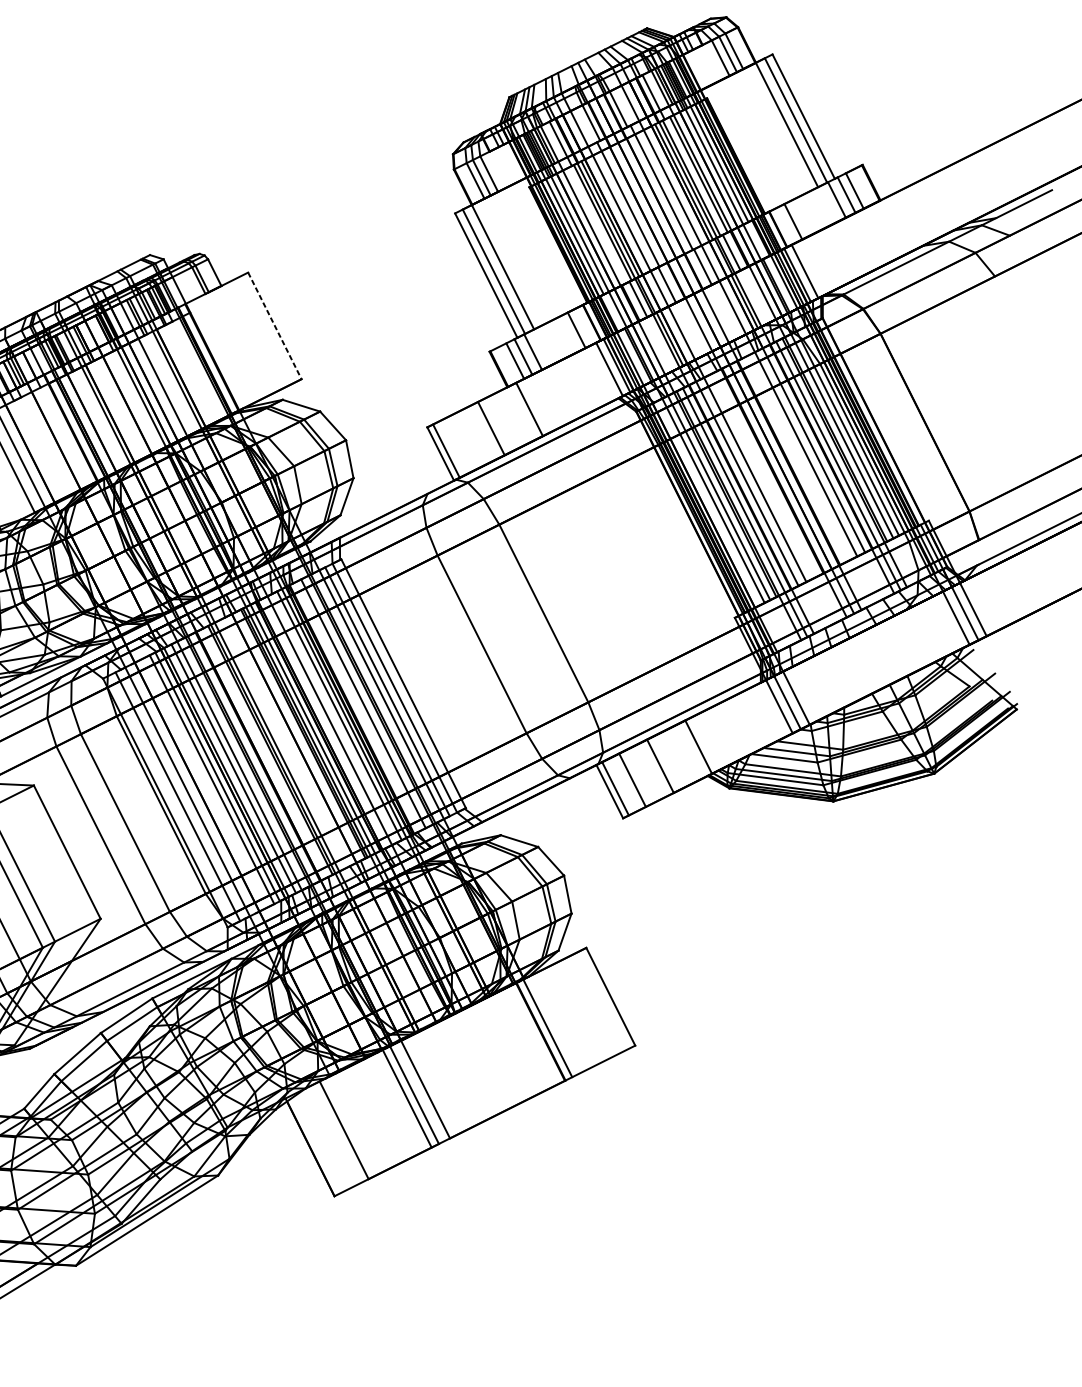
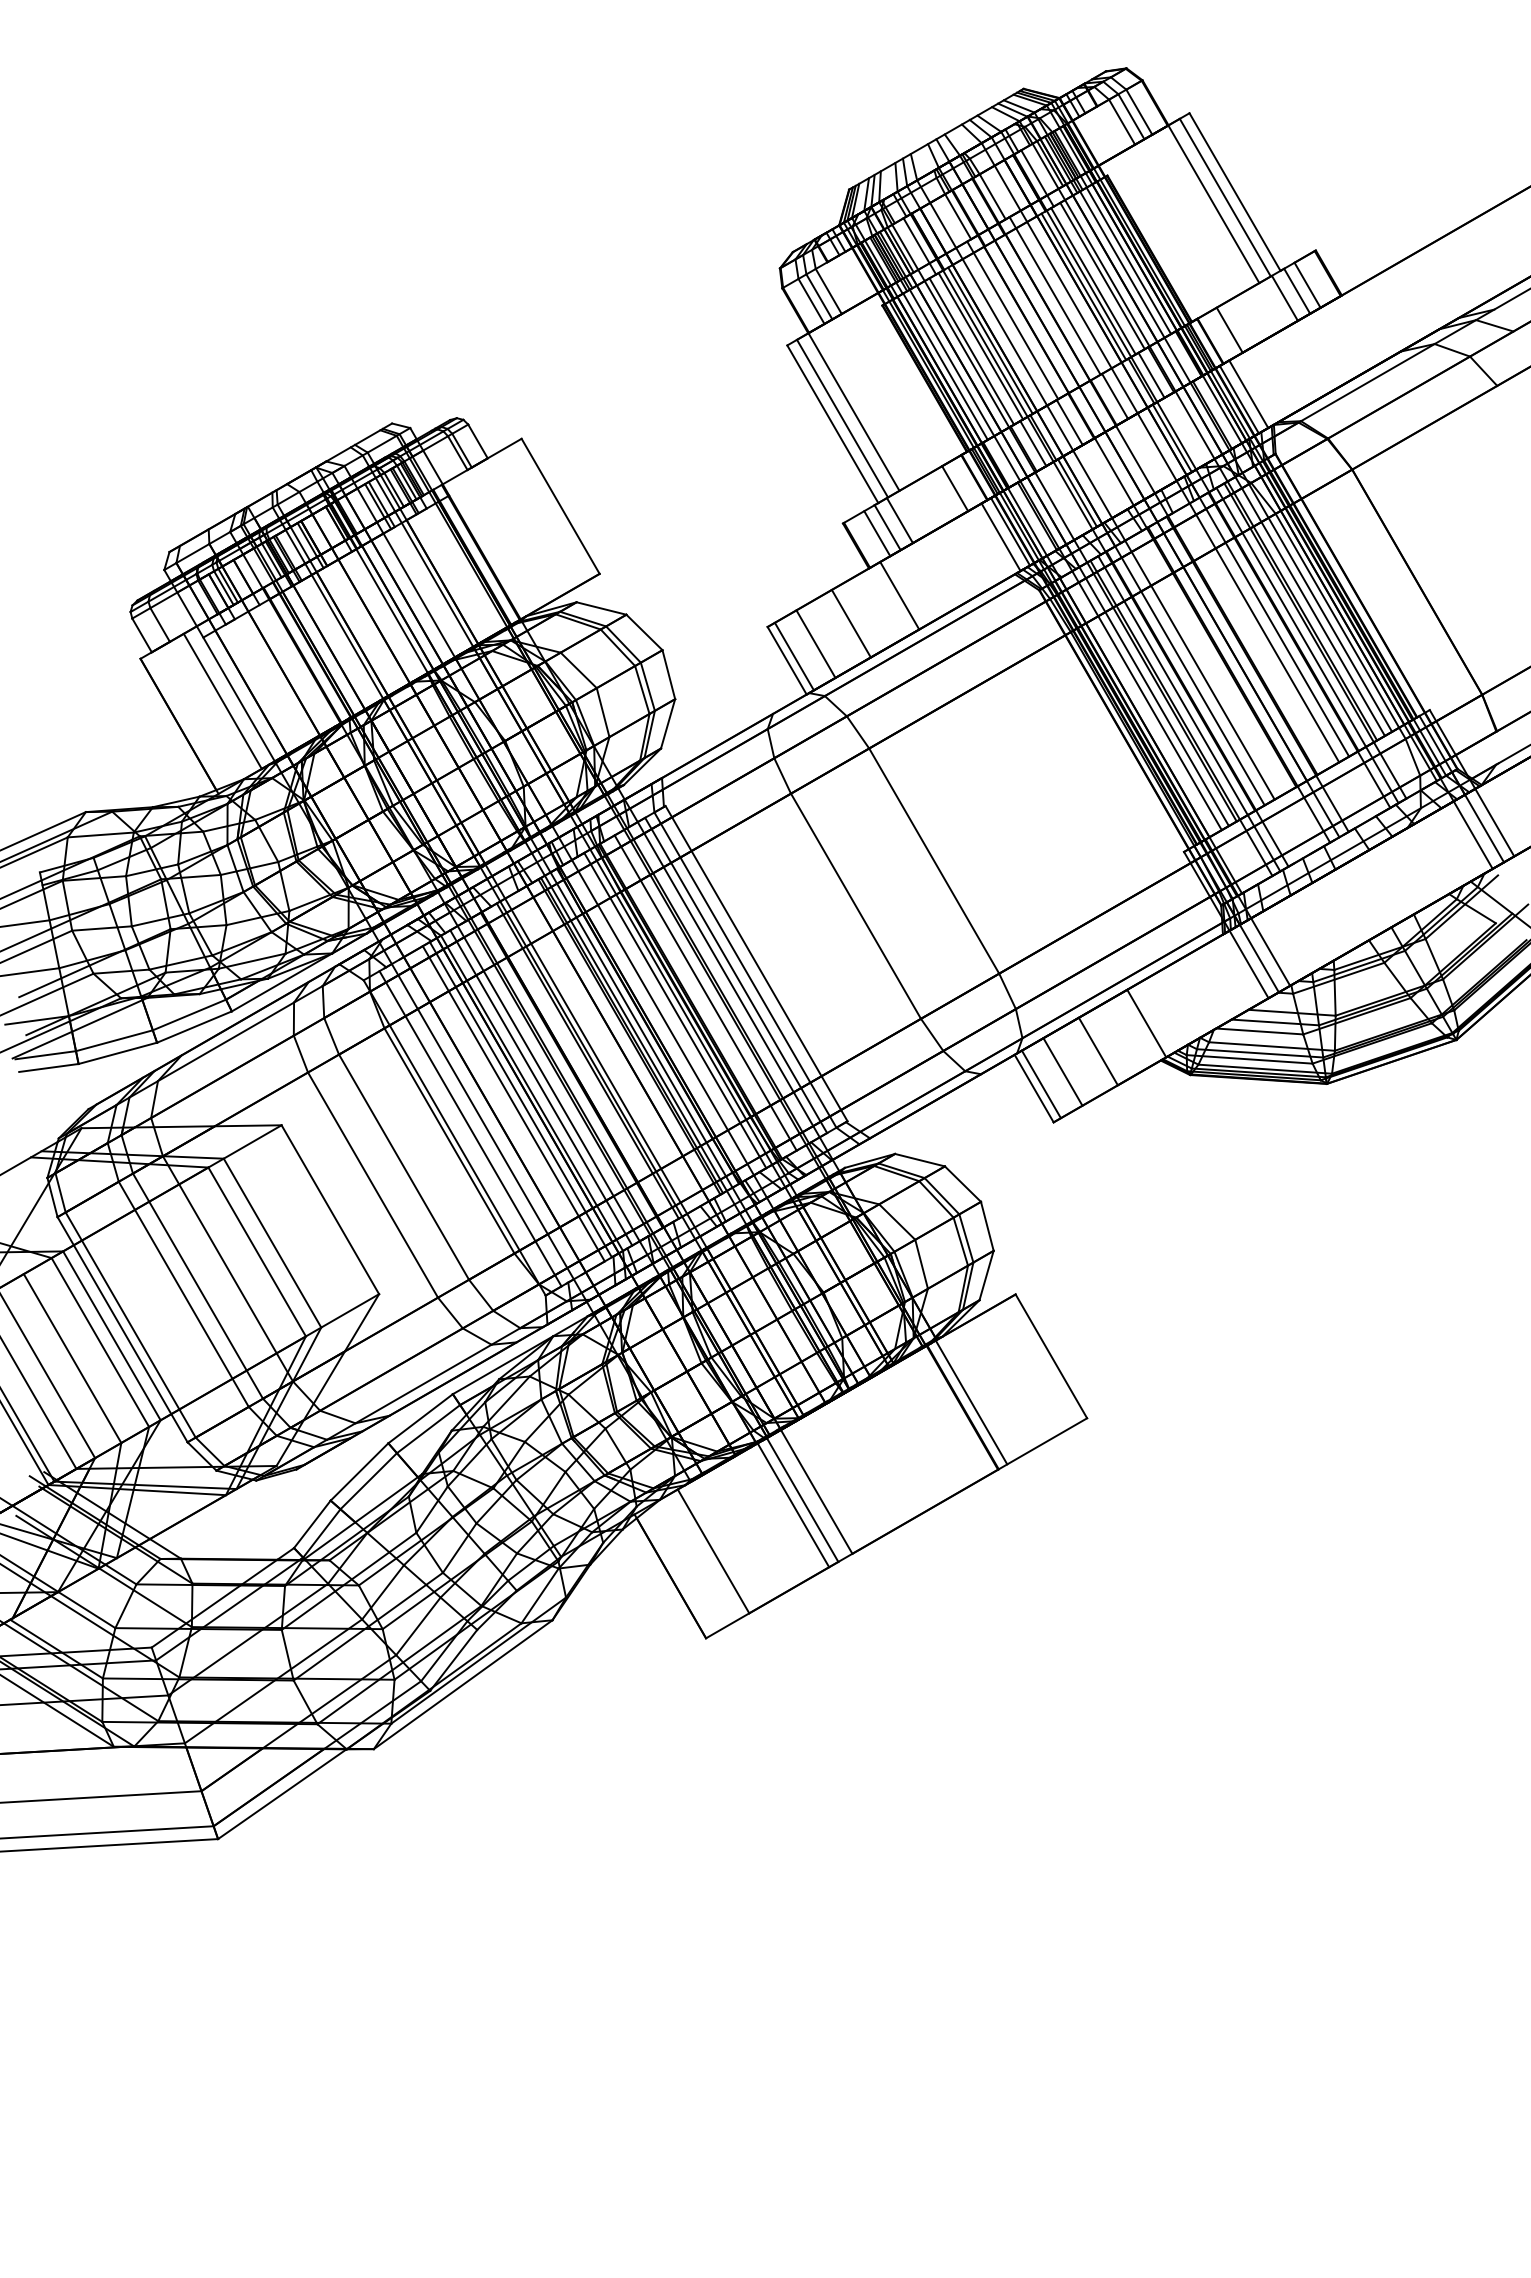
line: (595, 226) -> (971, 351), added
line: (274, 326) -> (560, 506), dashed -> solid
line: (463, 442) -> (815, 643), added

